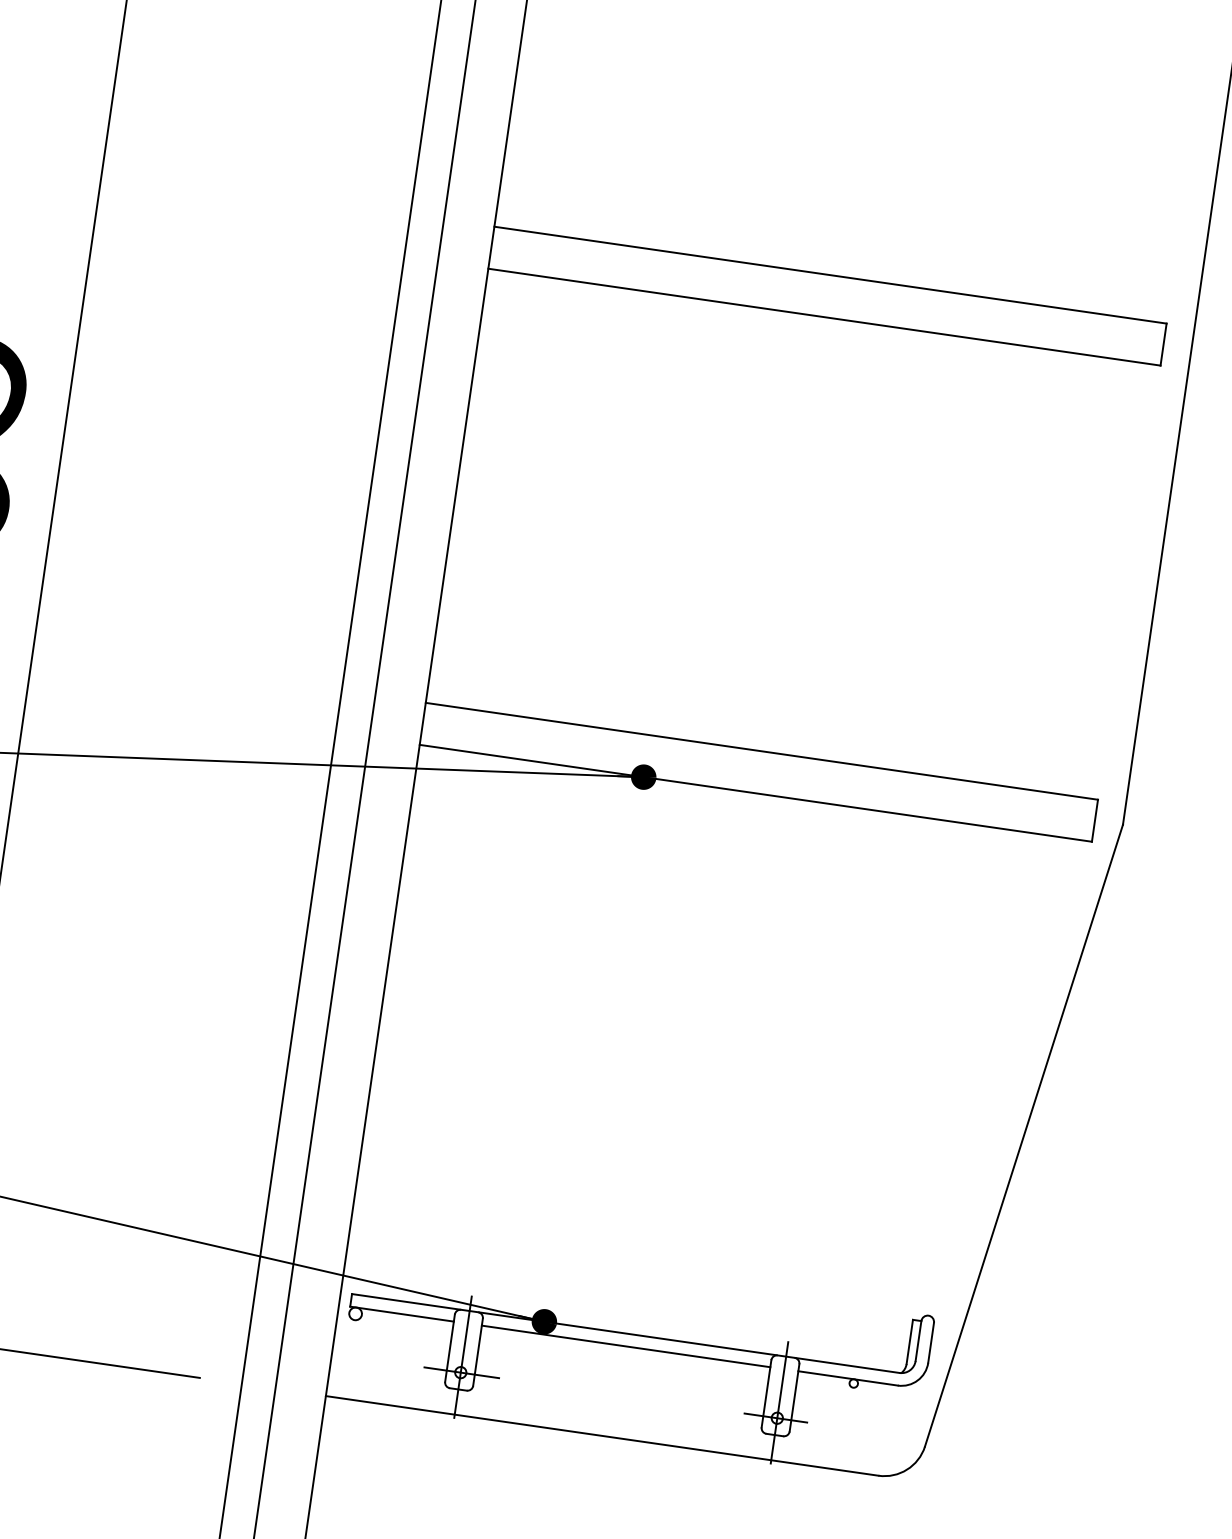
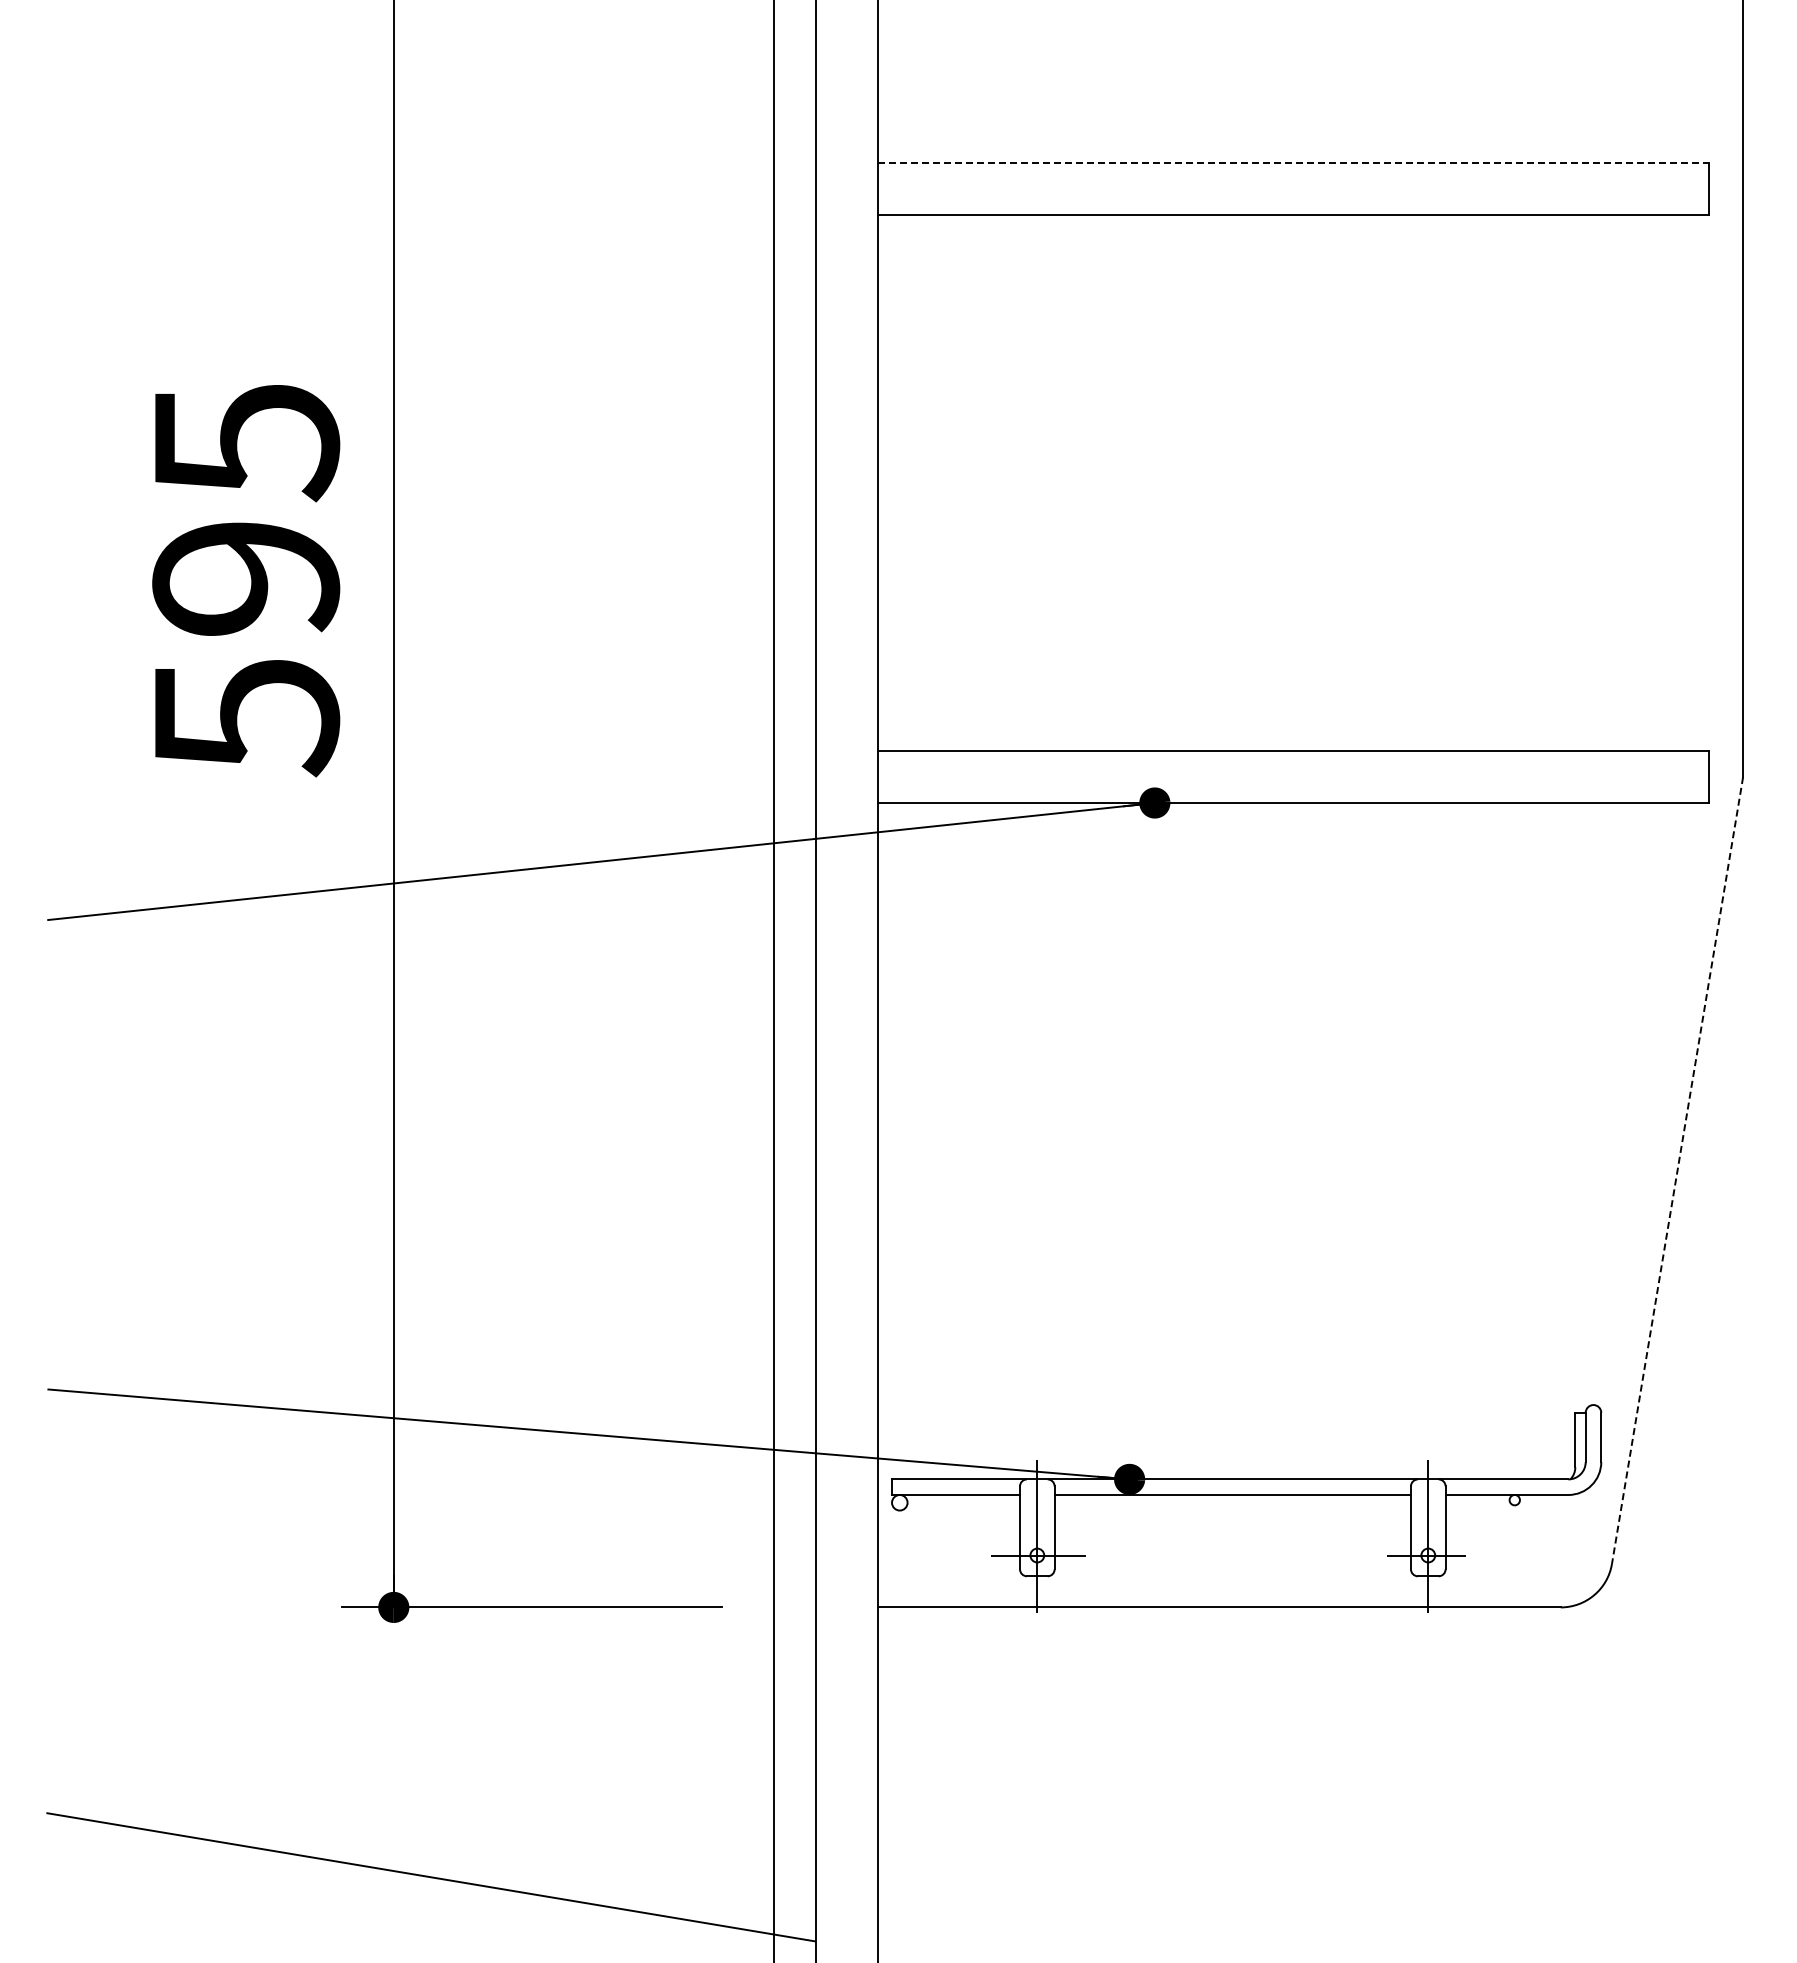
line: (830, 274) -> (1293, 162), solid -> dashed
line: (1023, 1135) -> (1677, 1170), solid -> dashed

